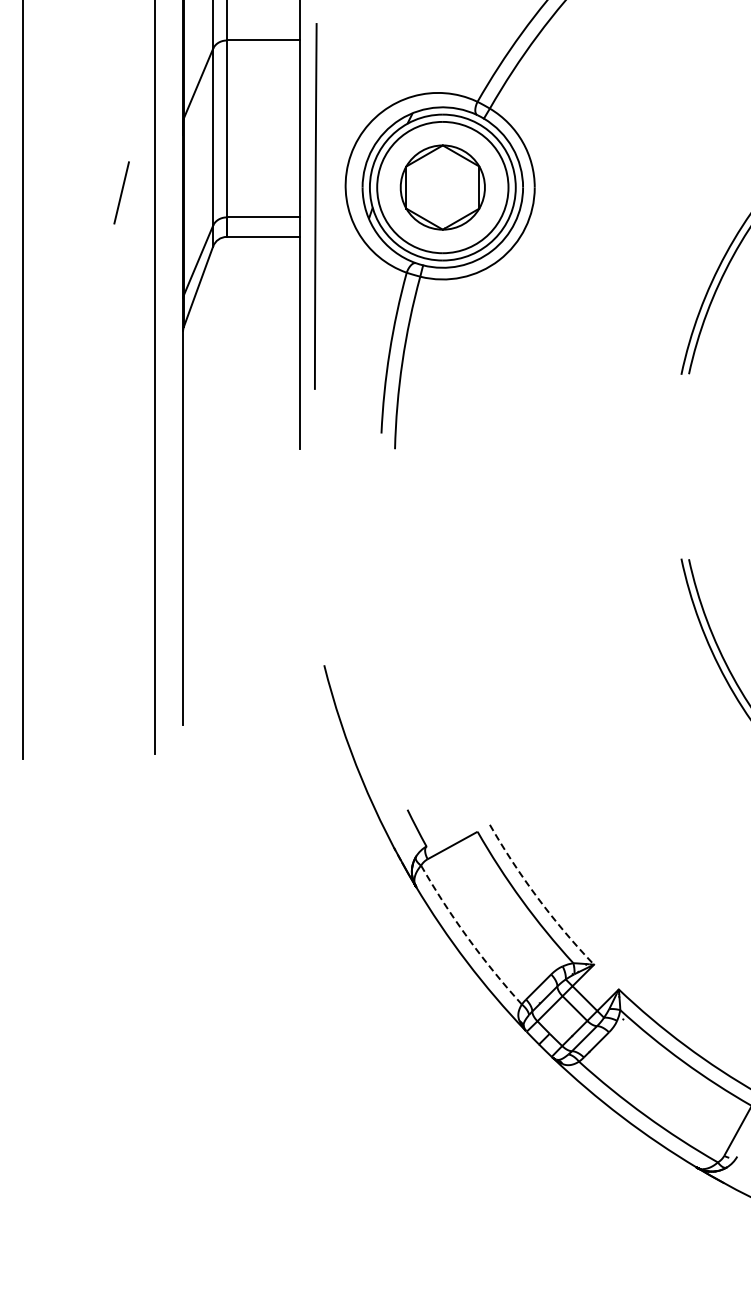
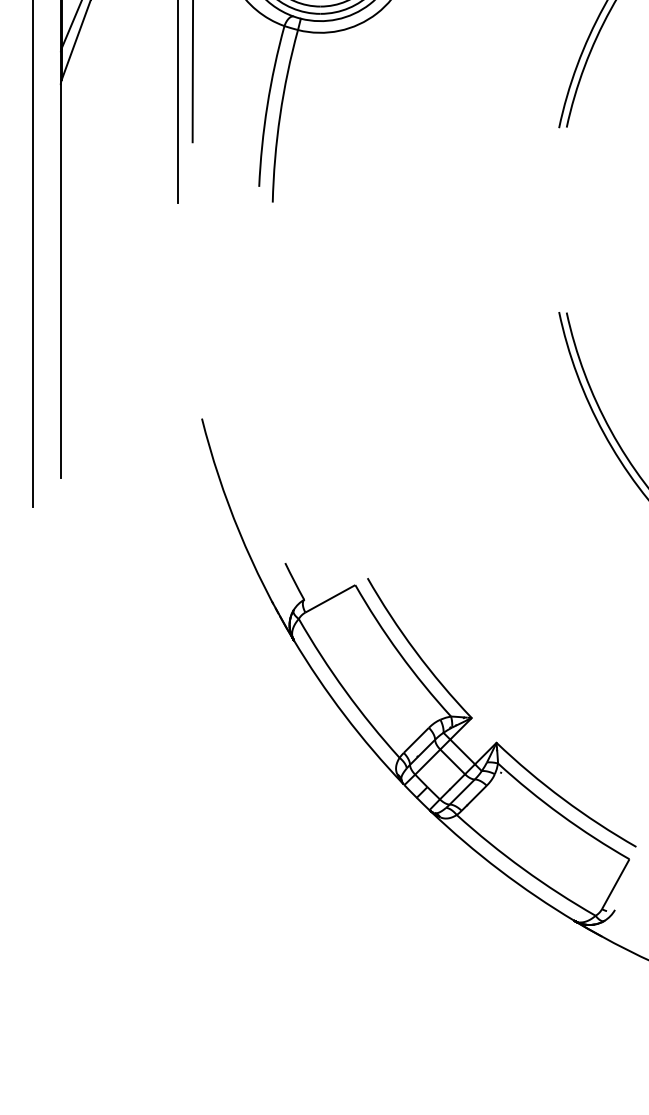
arc: (537, 897) -> (415, 650), dashed -> solid
arc: (467, 937) -> (345, 690), dashed -> solid

